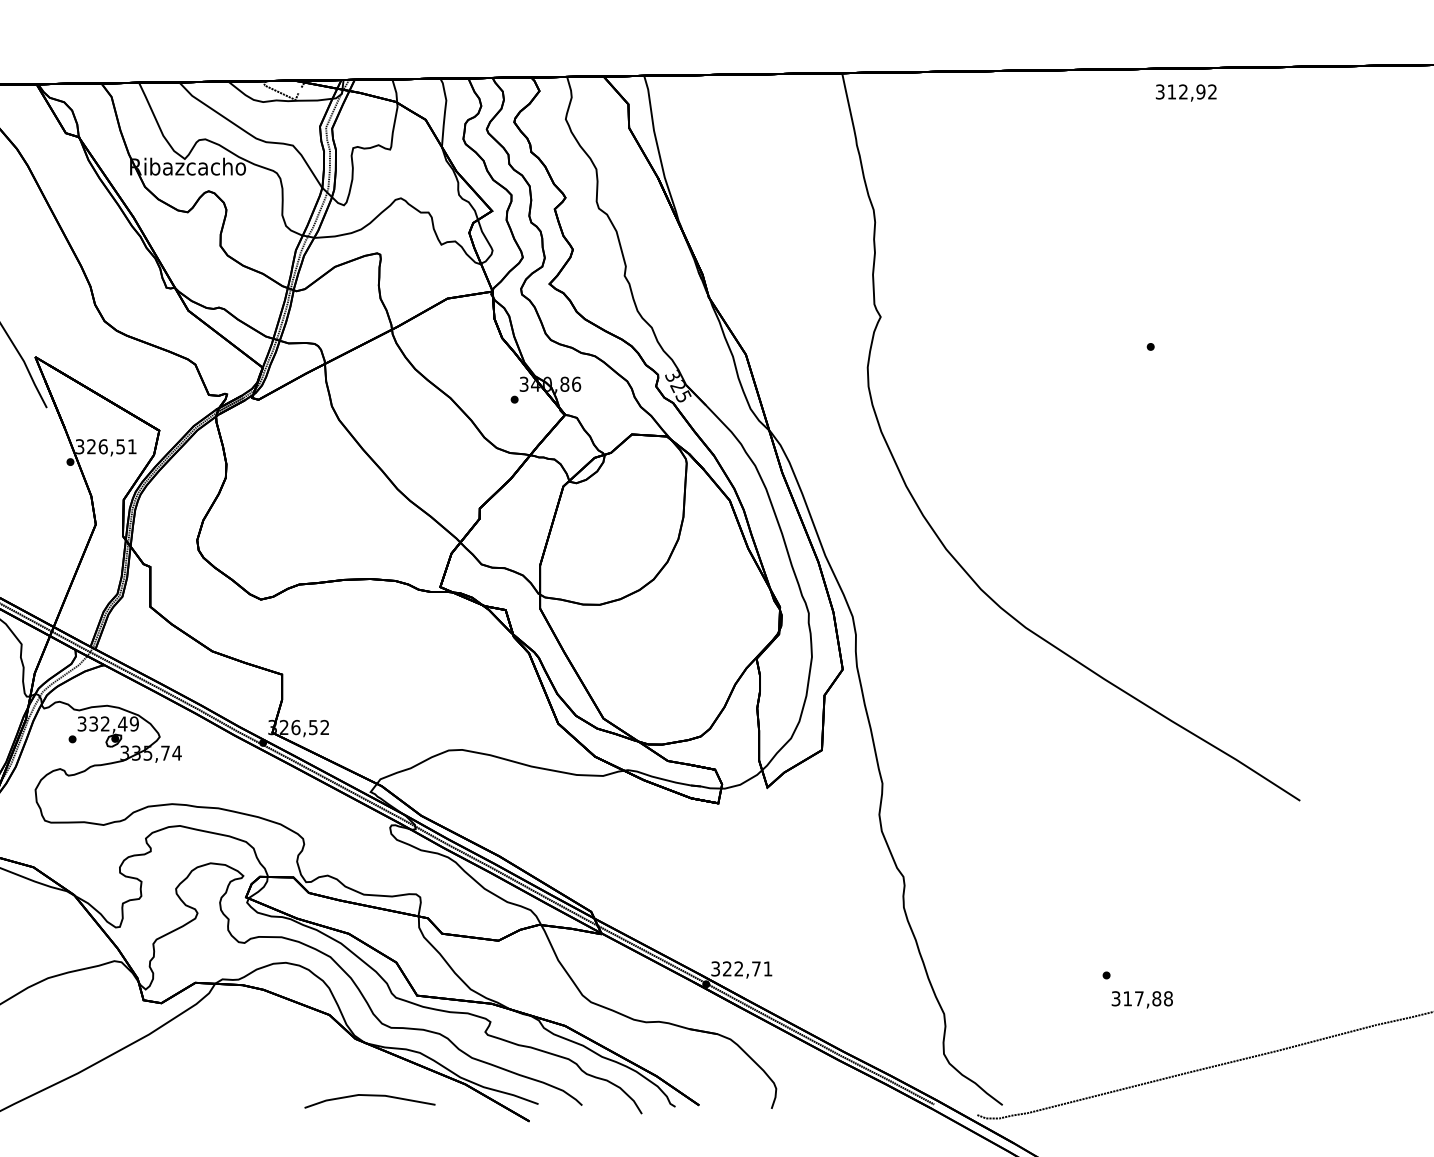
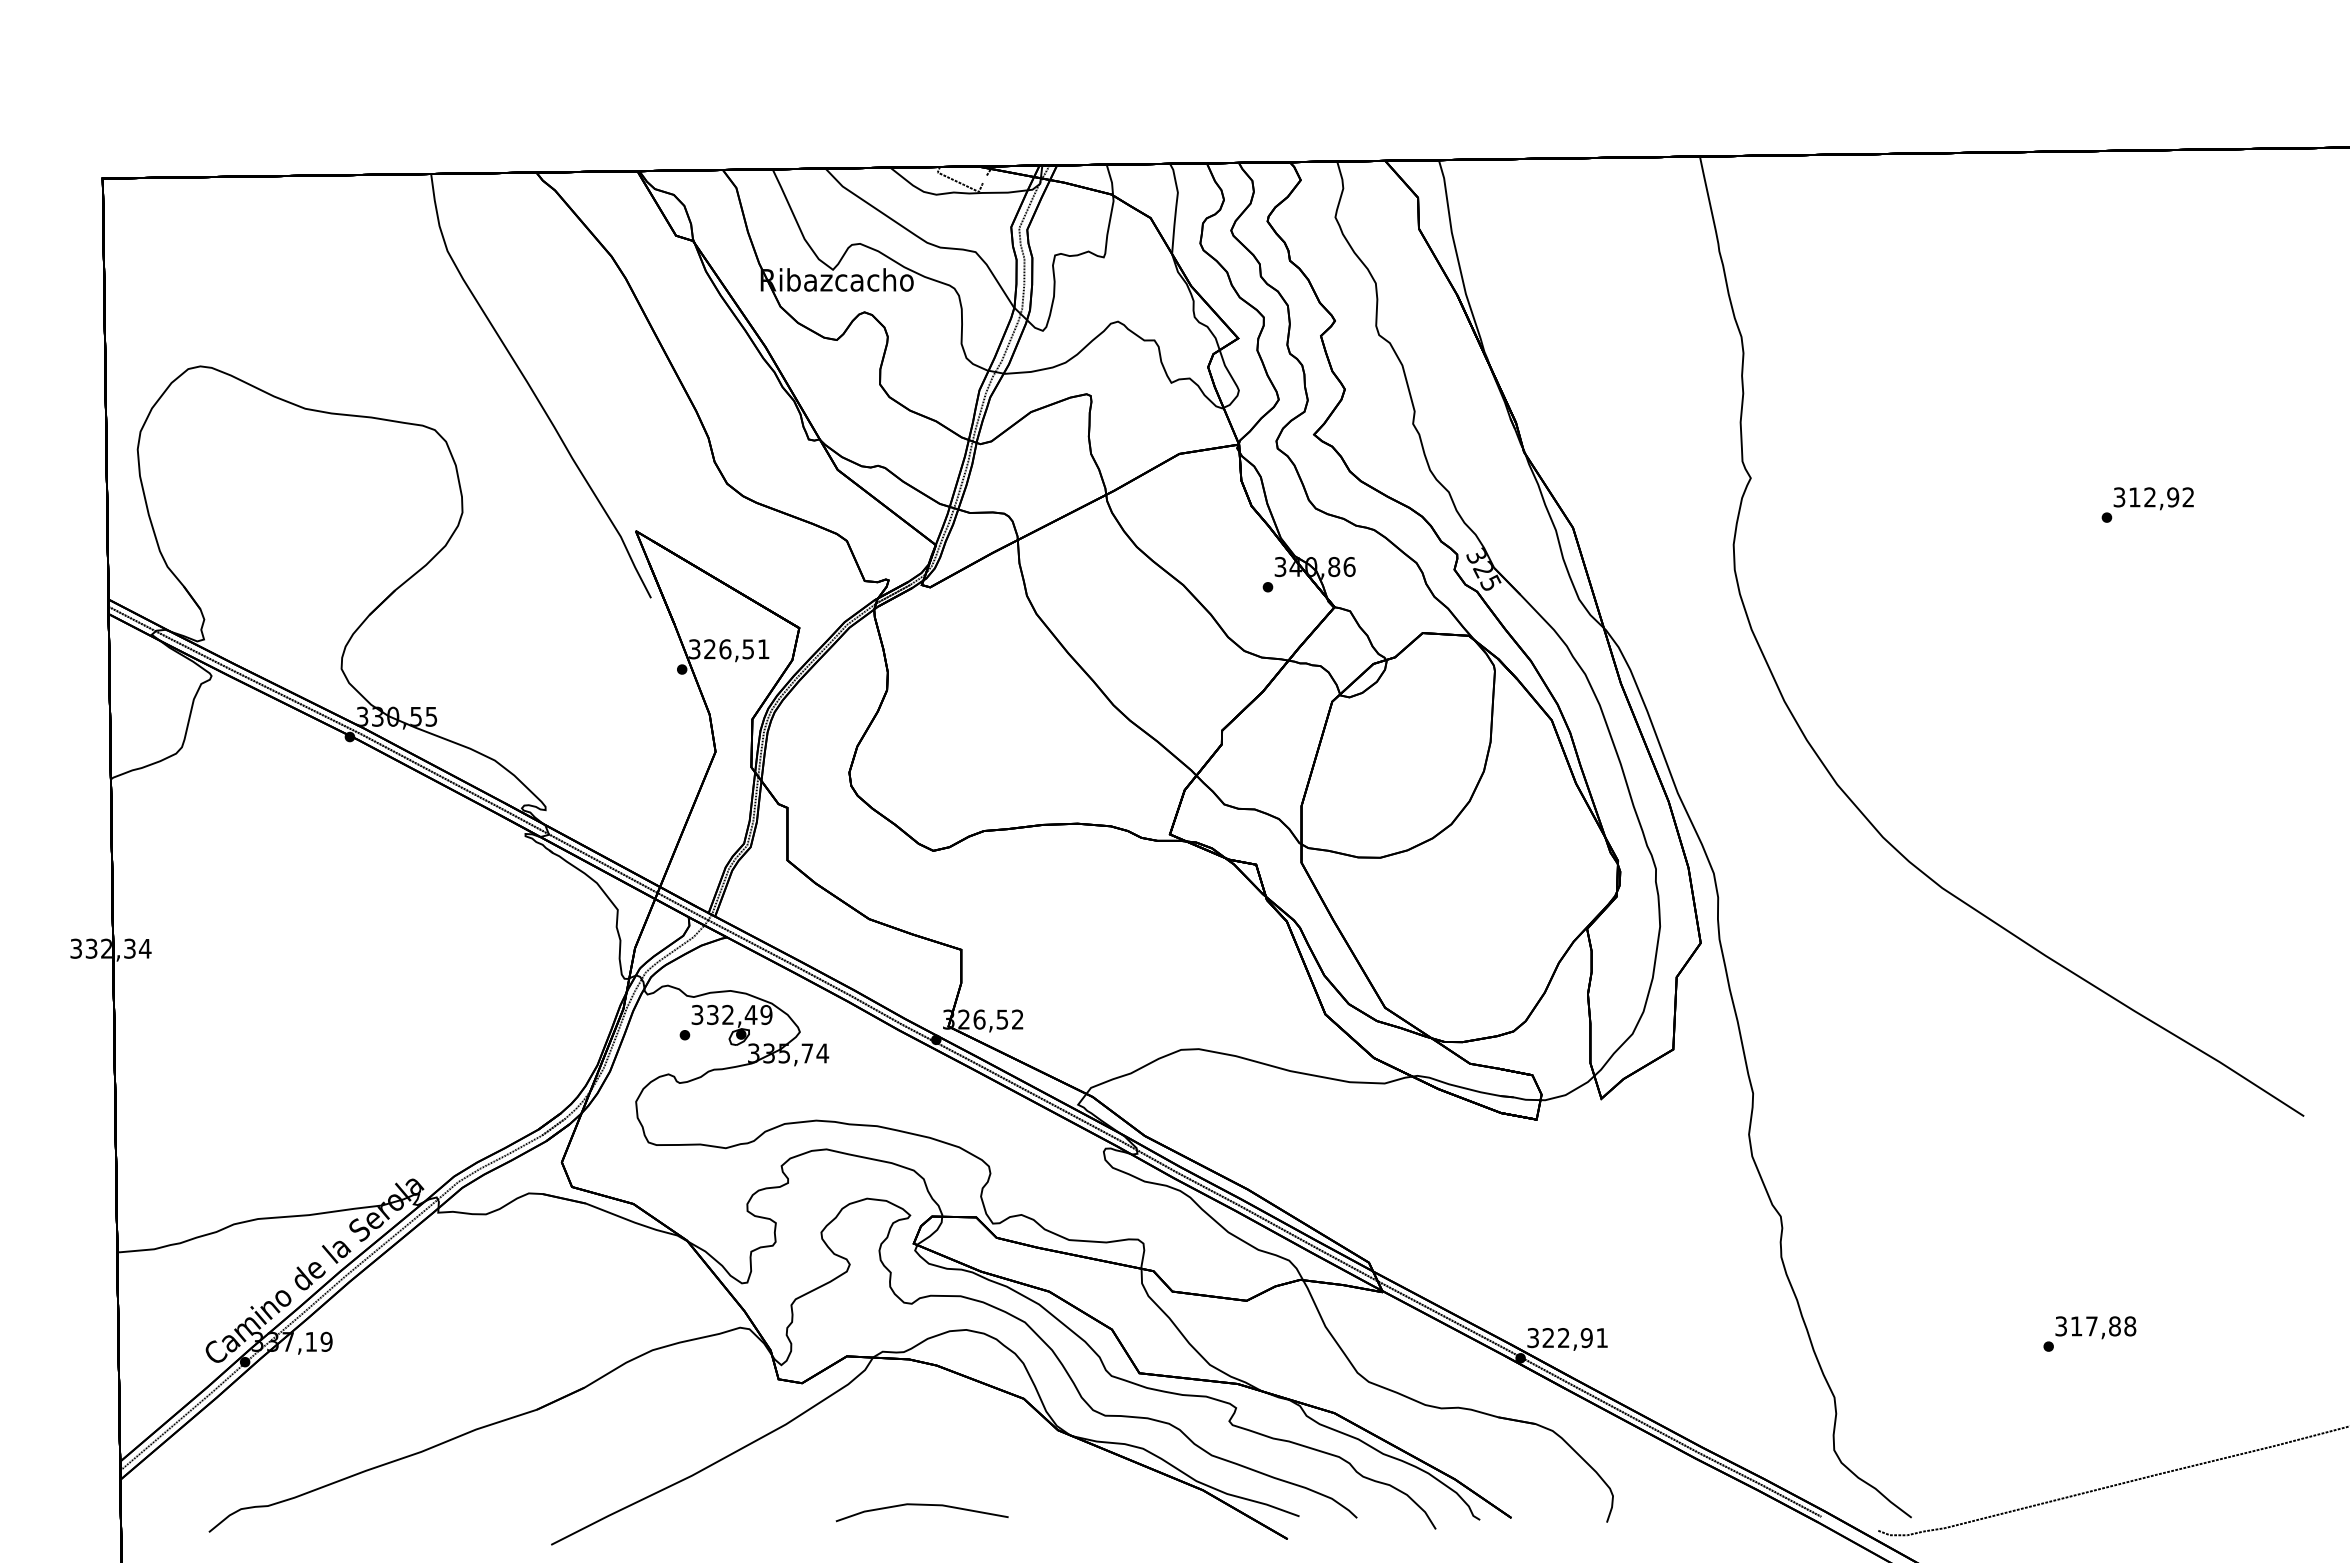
text: (1186, 92) -> (2153, 498), moved
text: (756, 969) -> (1586, 1338), 322,71 -> 322,91
text: (1142, 999) -> (2095, 1327), moved
line: (369, 1095) -> (921, 1505), moved

